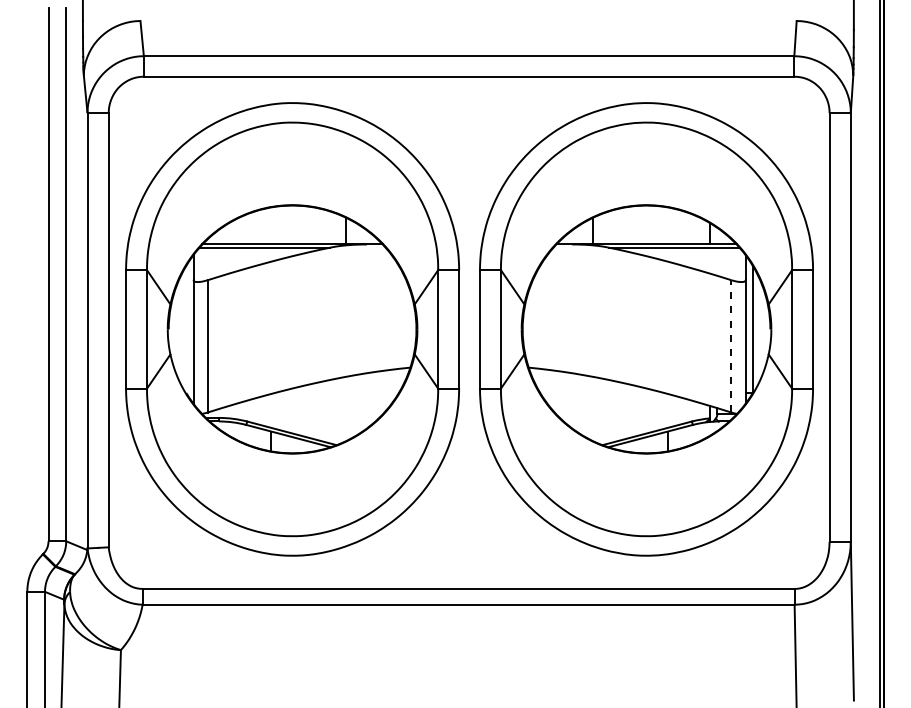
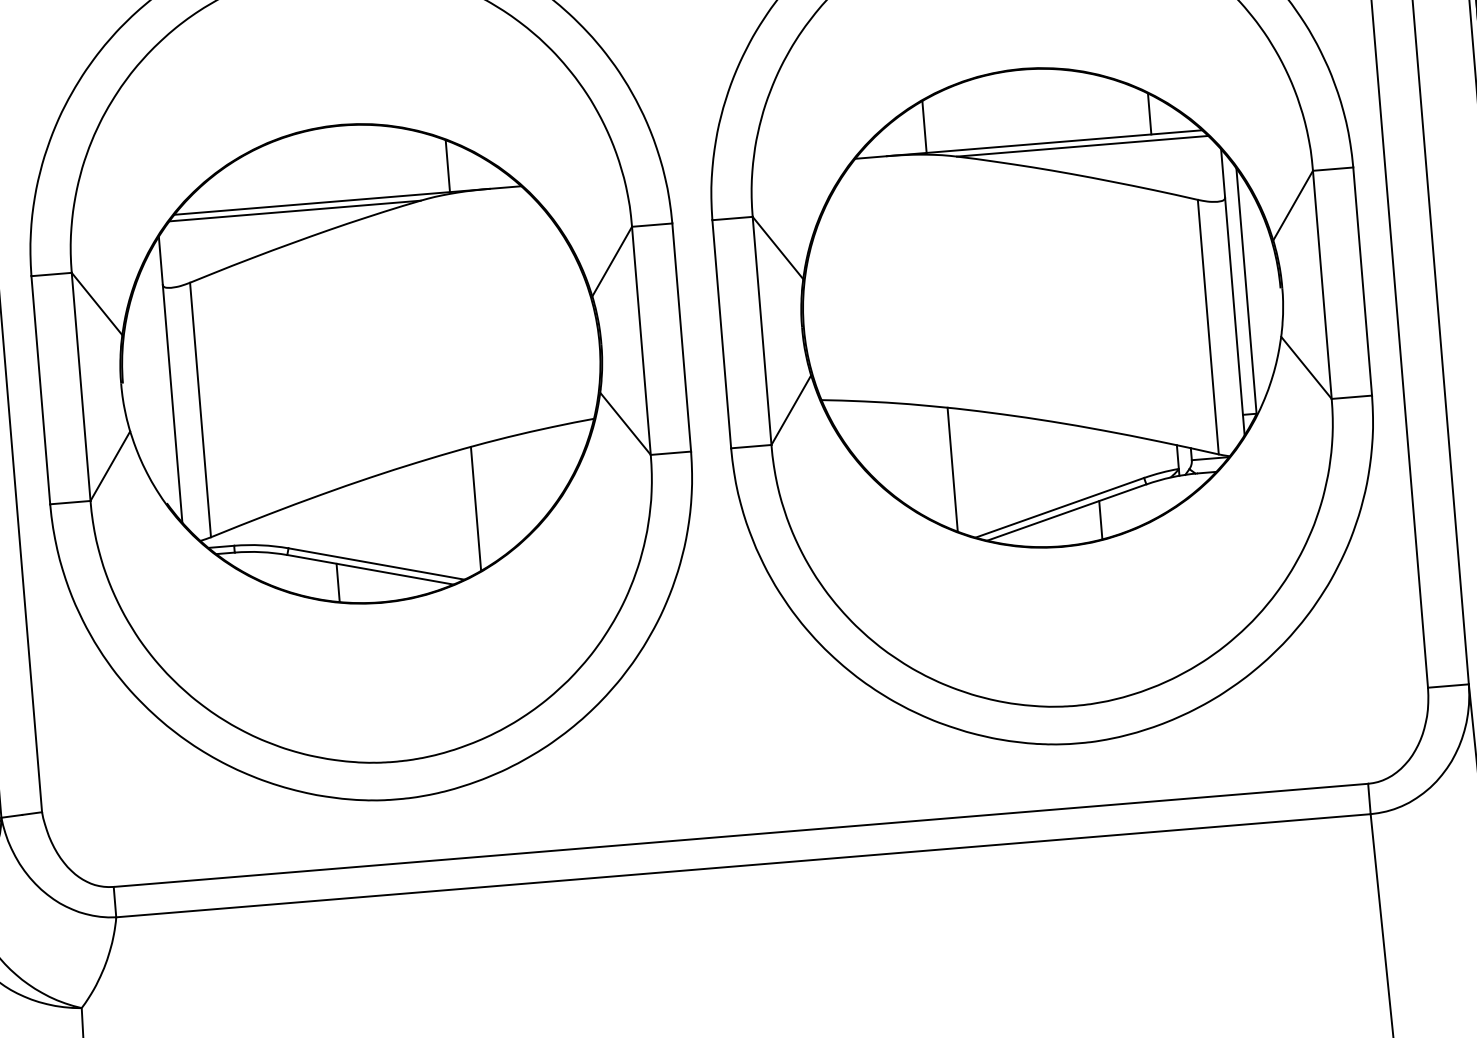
line: (731, 345) -> (1208, 325), dashed -> solid
line: (345, 408) -> (475, 507), added
line: (593, 408) -> (952, 468), added

